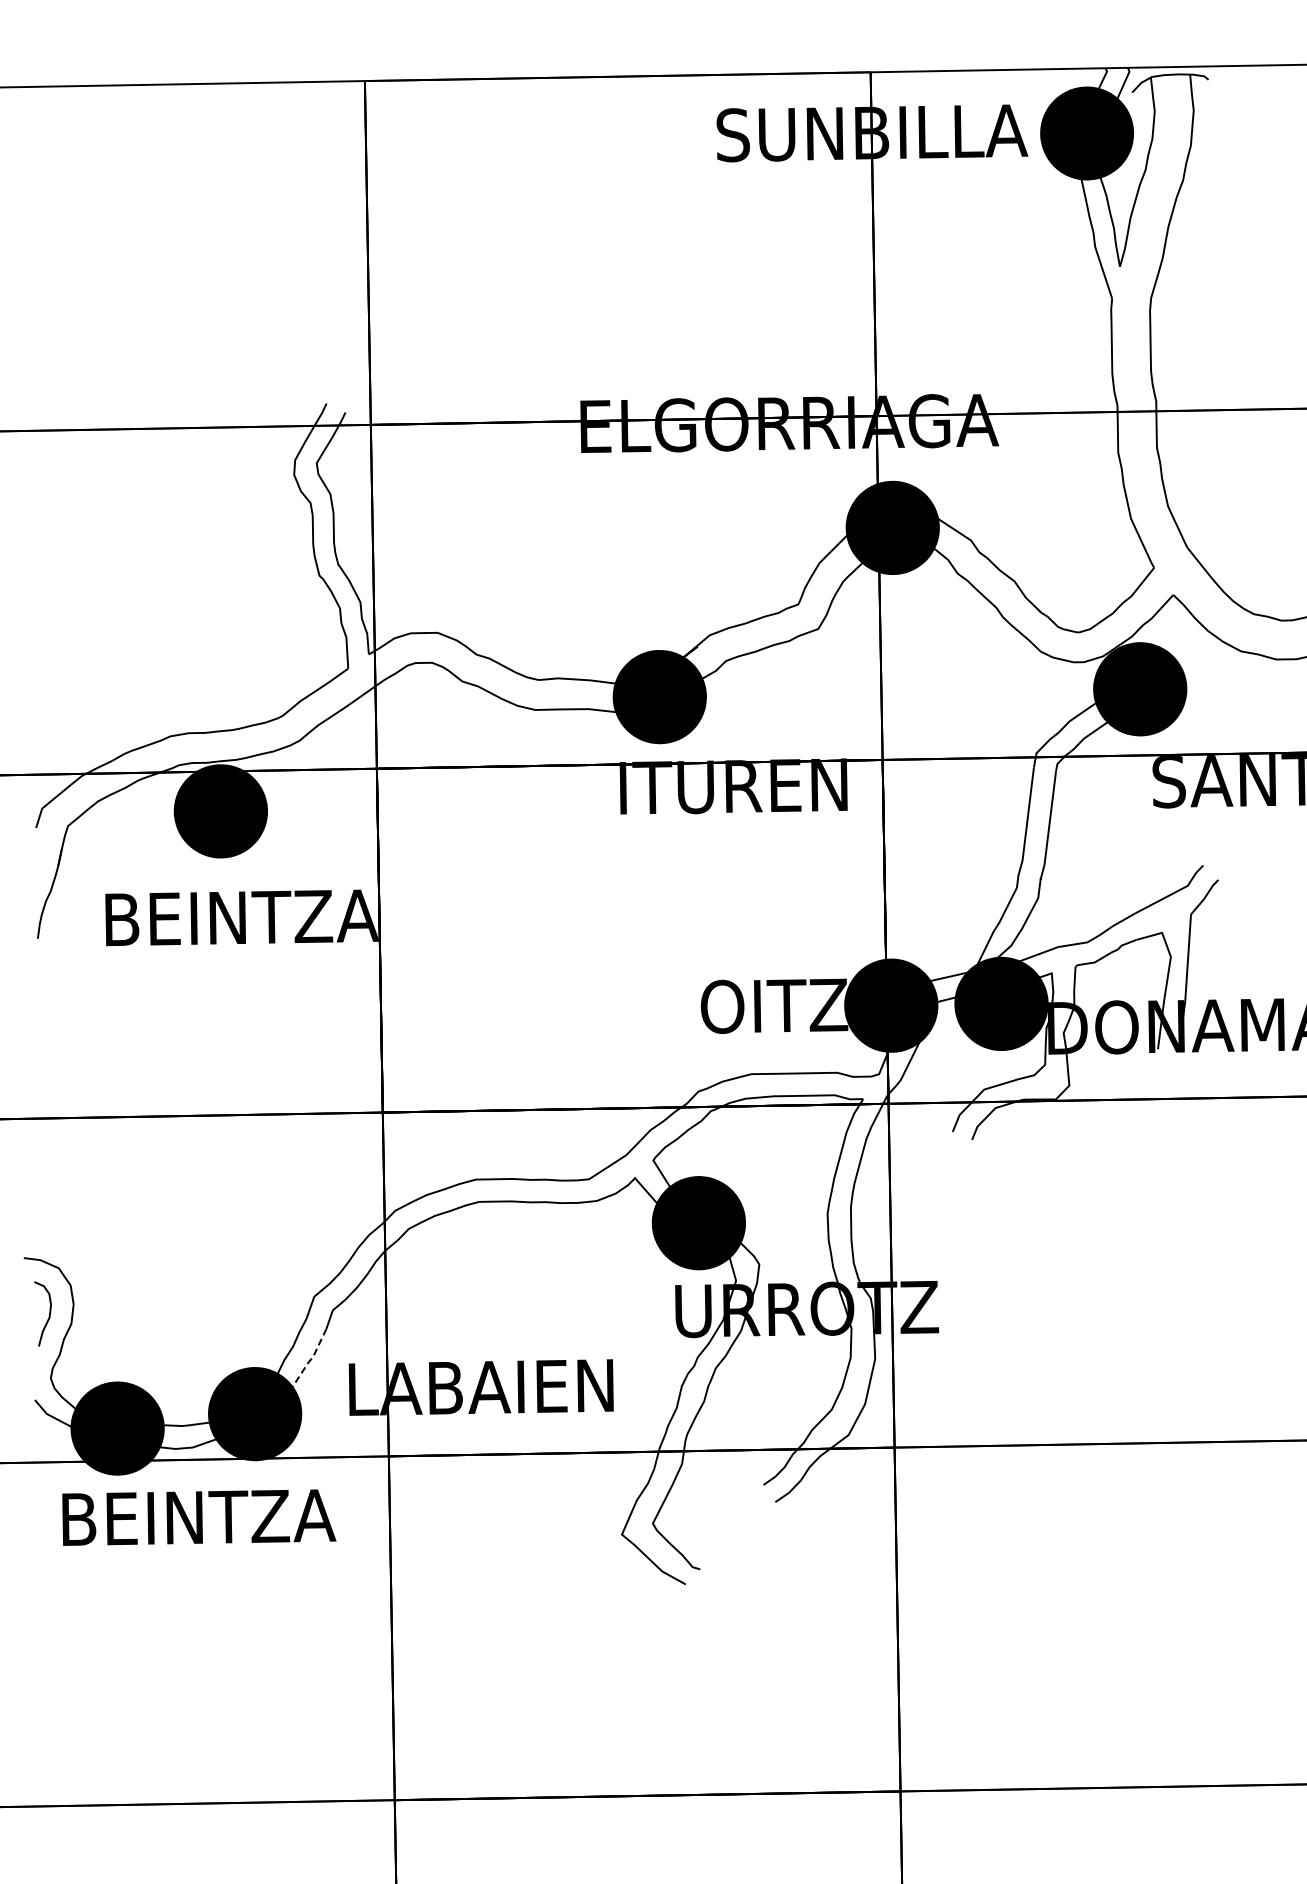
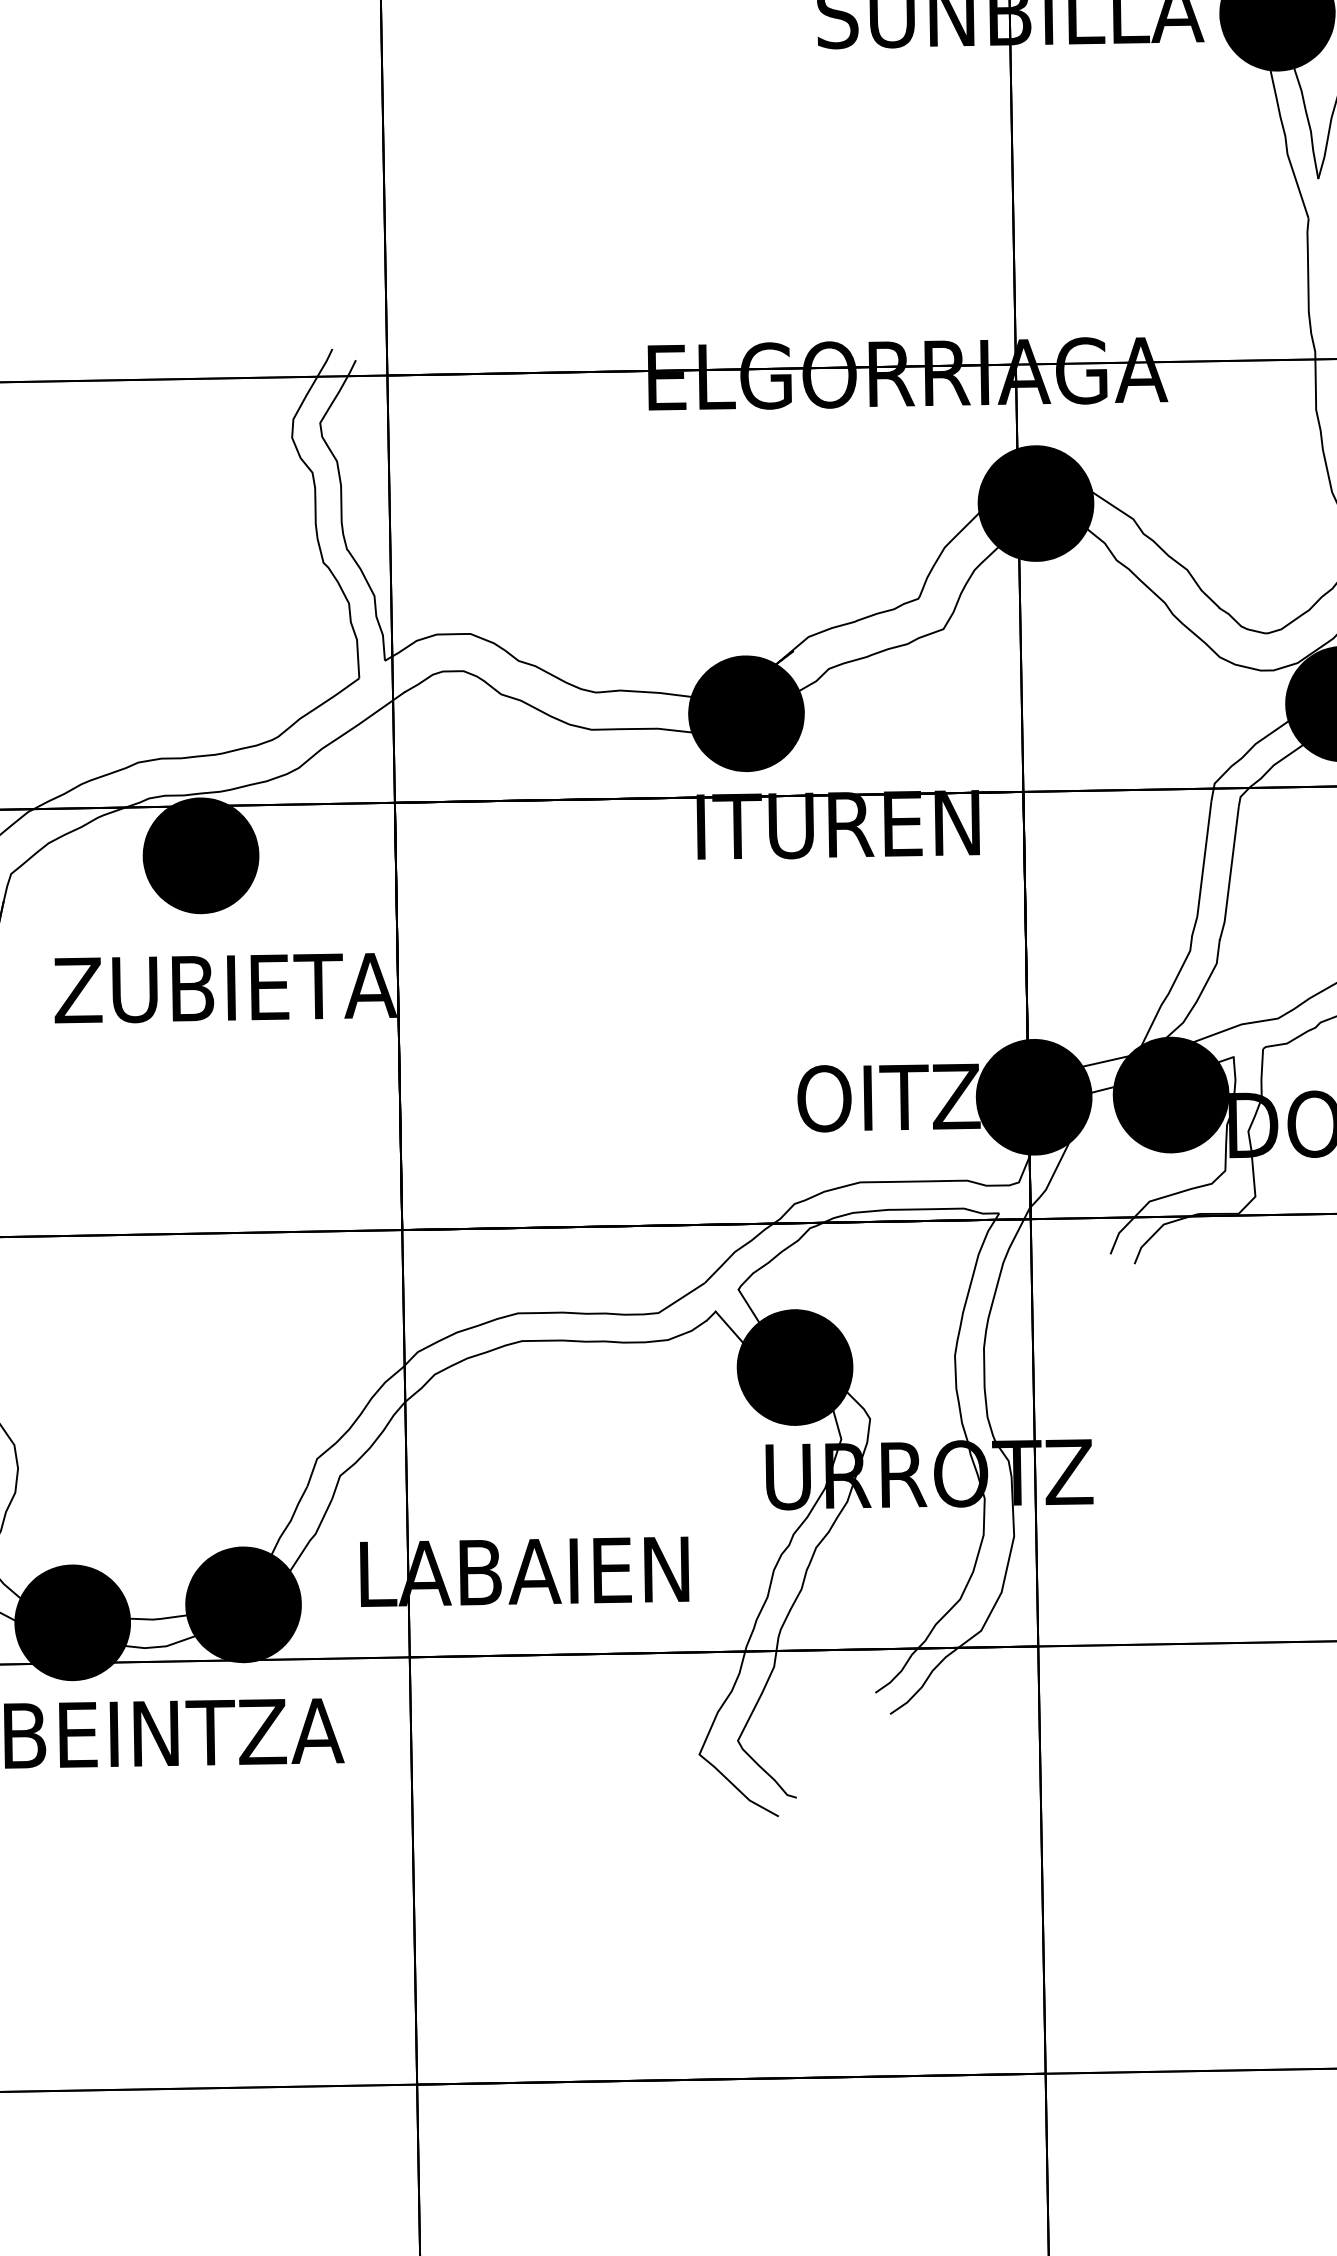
text: (240, 917) -> (225, 987), BEINTZA -> ZUBIETA
line: (311, 1359) -> (313, 1536), dashed -> solid

